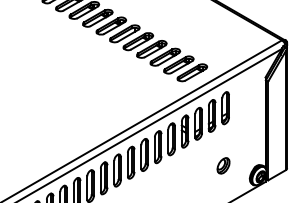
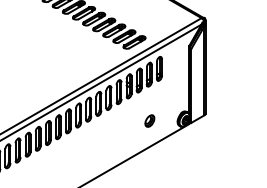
part: (223, 165) -> (149, 120), moved

